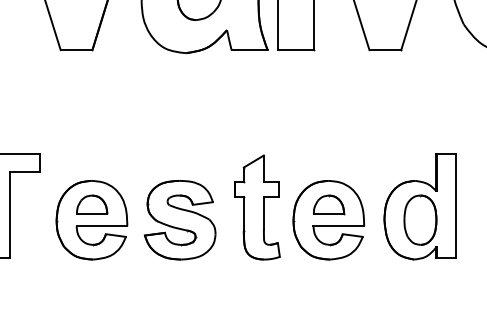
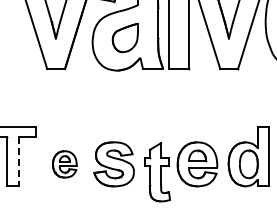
part: (257, 207) -> (157, 172), moved
line: (9, 215) -> (18, 161), solid -> dashed
part: (91, 220) -> (64, 164), size x0.6

